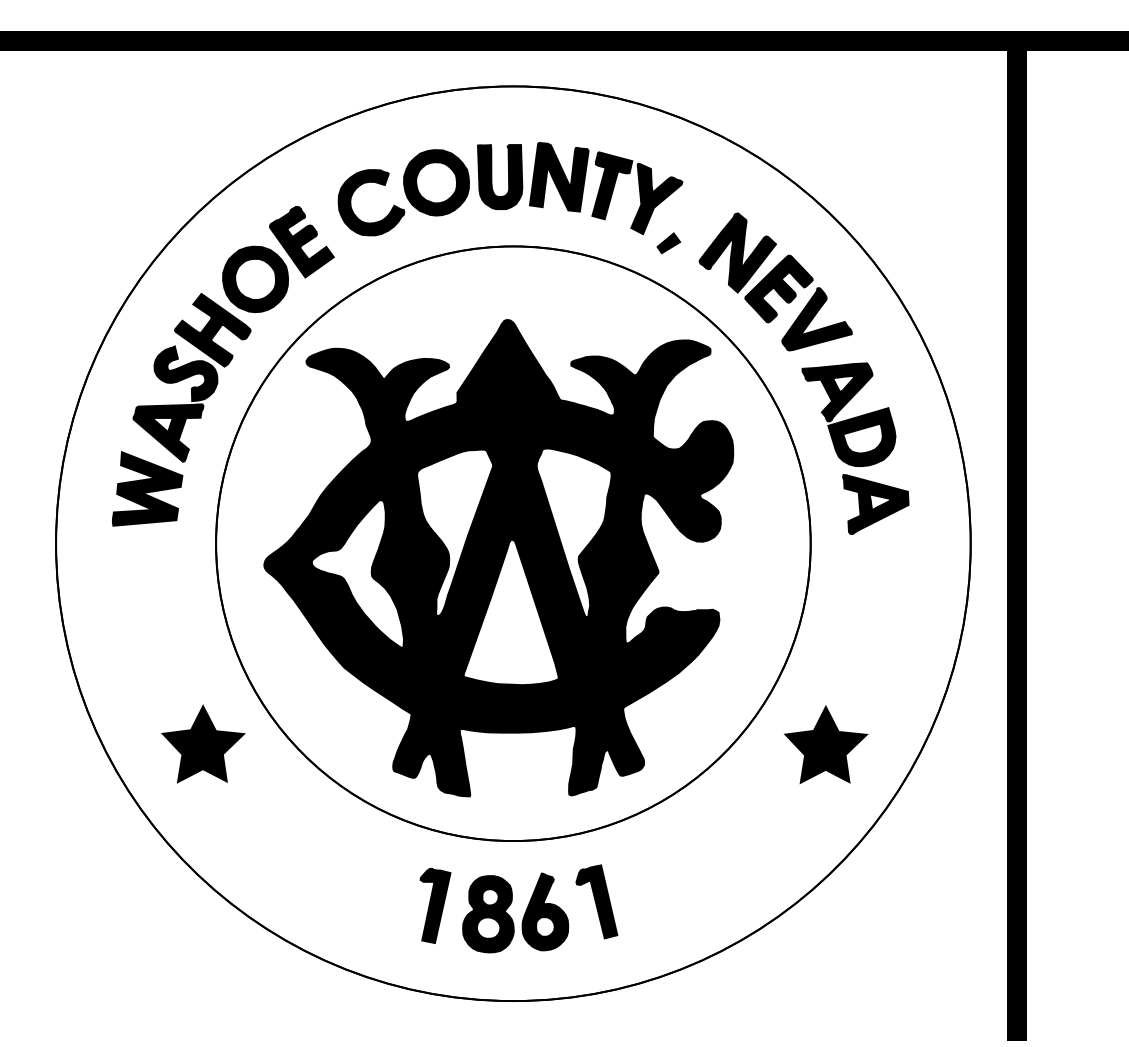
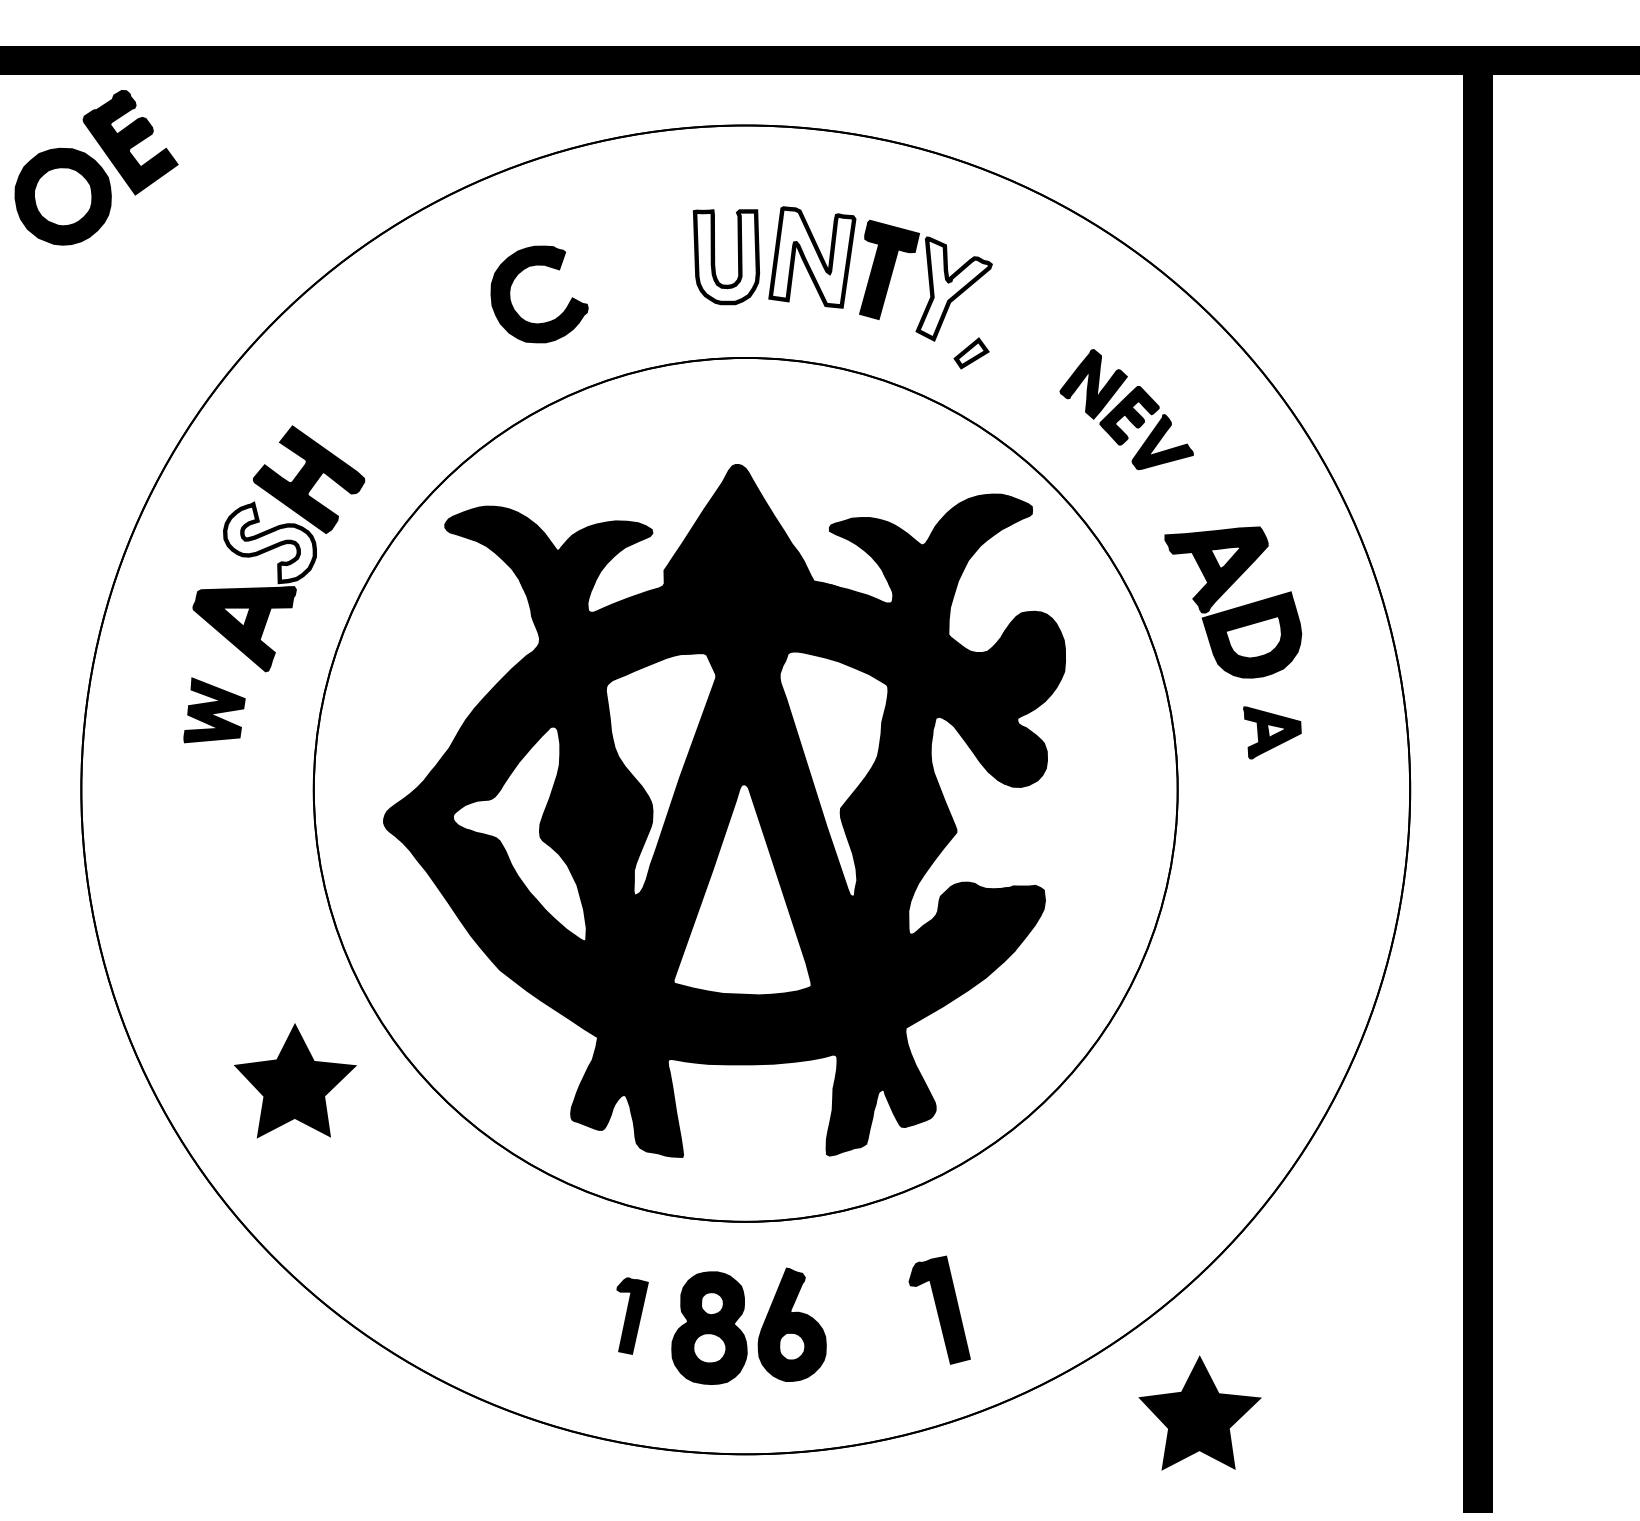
fill: (499, 176) -> (725, 256), removed
fill: (559, 176) -> (812, 256), removed
part: (436, 182) -> (634, 265), removed
fill: (656, 198) -> (953, 288), removed
fill: (668, 243) -> (971, 353), removed
part: (278, 259) -> (96, 167), moved
part: (775, 281) -> (1126, 408), size x0.6
fill: (185, 373) -> (269, 542), removed
part: (147, 488) -> (214, 709), size x0.6
part: (875, 504) -> (1271, 732), size x0.6
part: (826, 744) -> (1200, 1412), moved
part: (596, 901) -> (939, 1309), moved
part: (435, 905) -> (632, 1315), size x0.7

